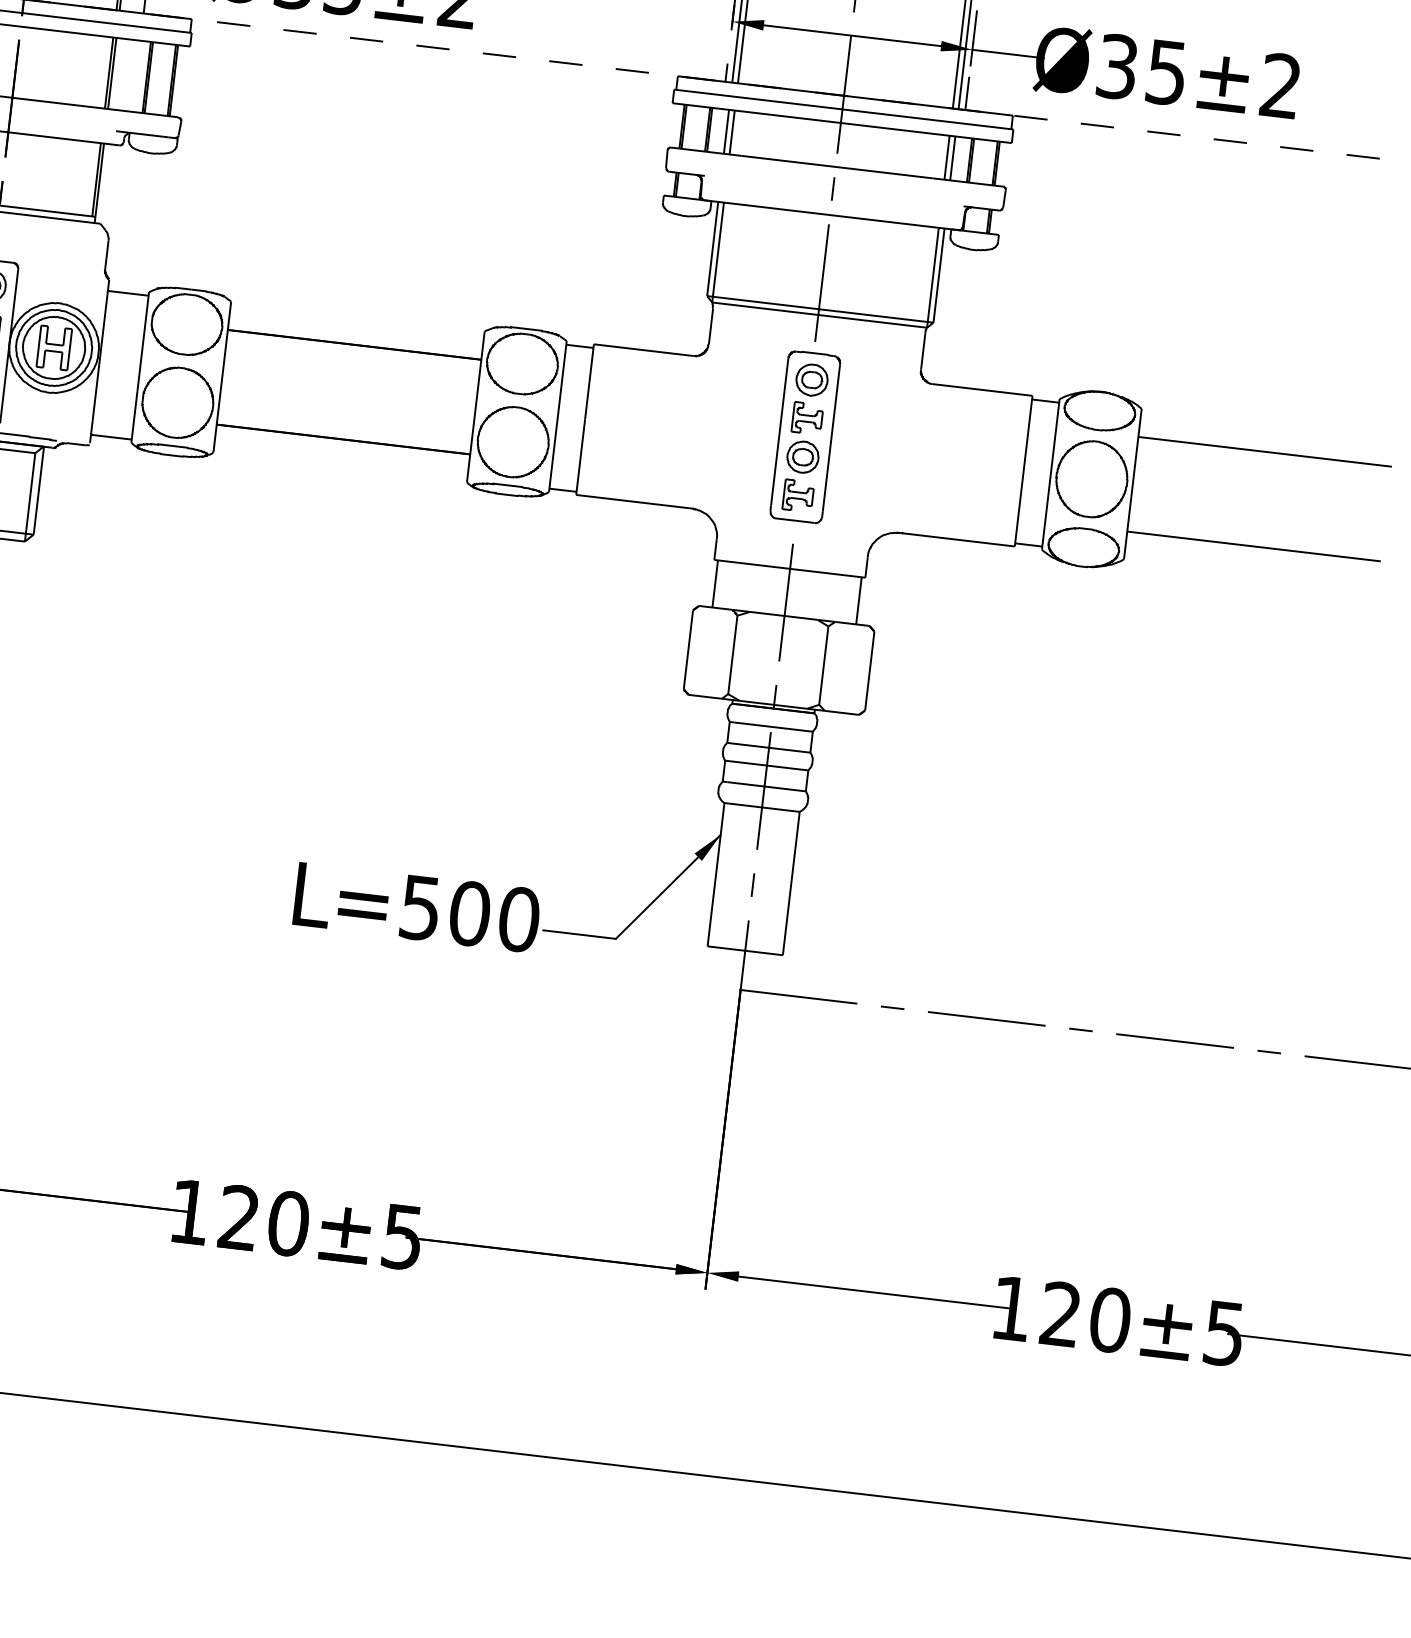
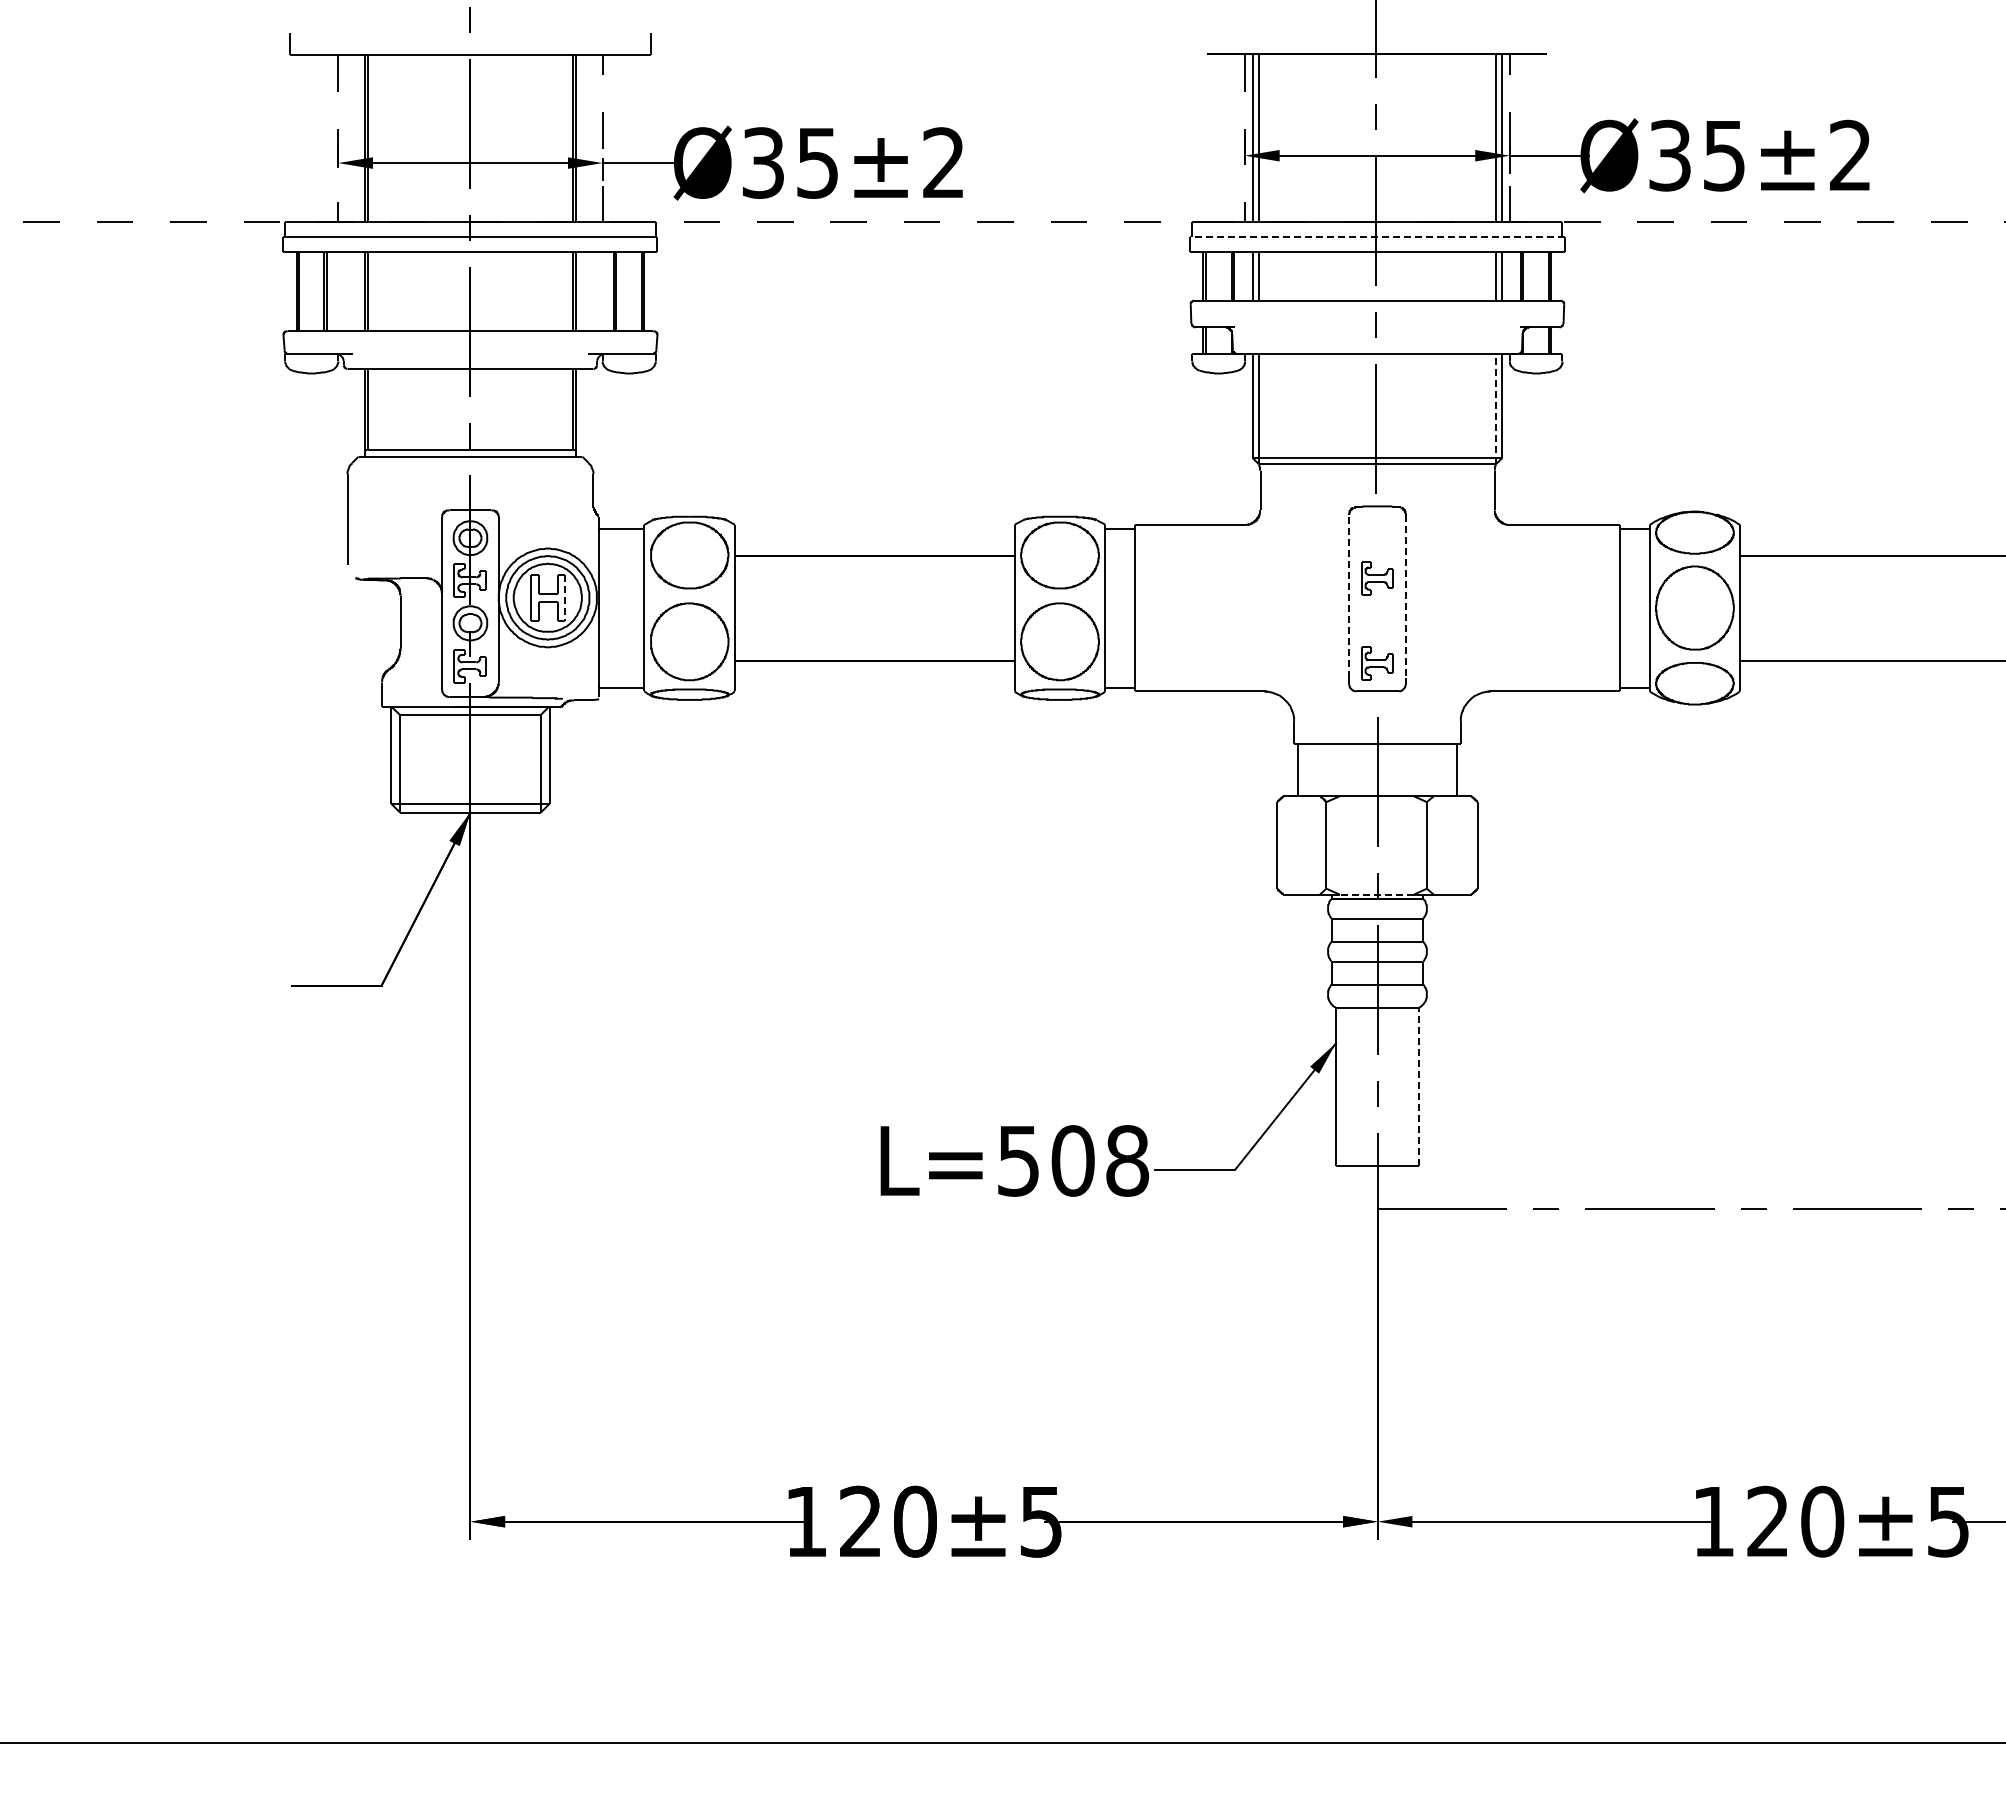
line: (842, 109) -> (1376, 237), solid -> dashed
line: (933, 277) -> (1496, 408), solid -> dashed
line: (70, 349) -> (565, 597), solid -> dashed
part: (812, 379) -> (1377, 535), removed
line: (779, 431) -> (1348, 596), solid -> dashed
line: (831, 438) -> (1406, 597), solid -> dashed
part: (803, 456) -> (1377, 620), removed
line: (773, 704) -> (1376, 894), solid -> dashed
line: (791, 883) -> (1419, 1086), solid -> dashed
text: (519, 919) -> (1127, 1160), L=500 -> L=508

